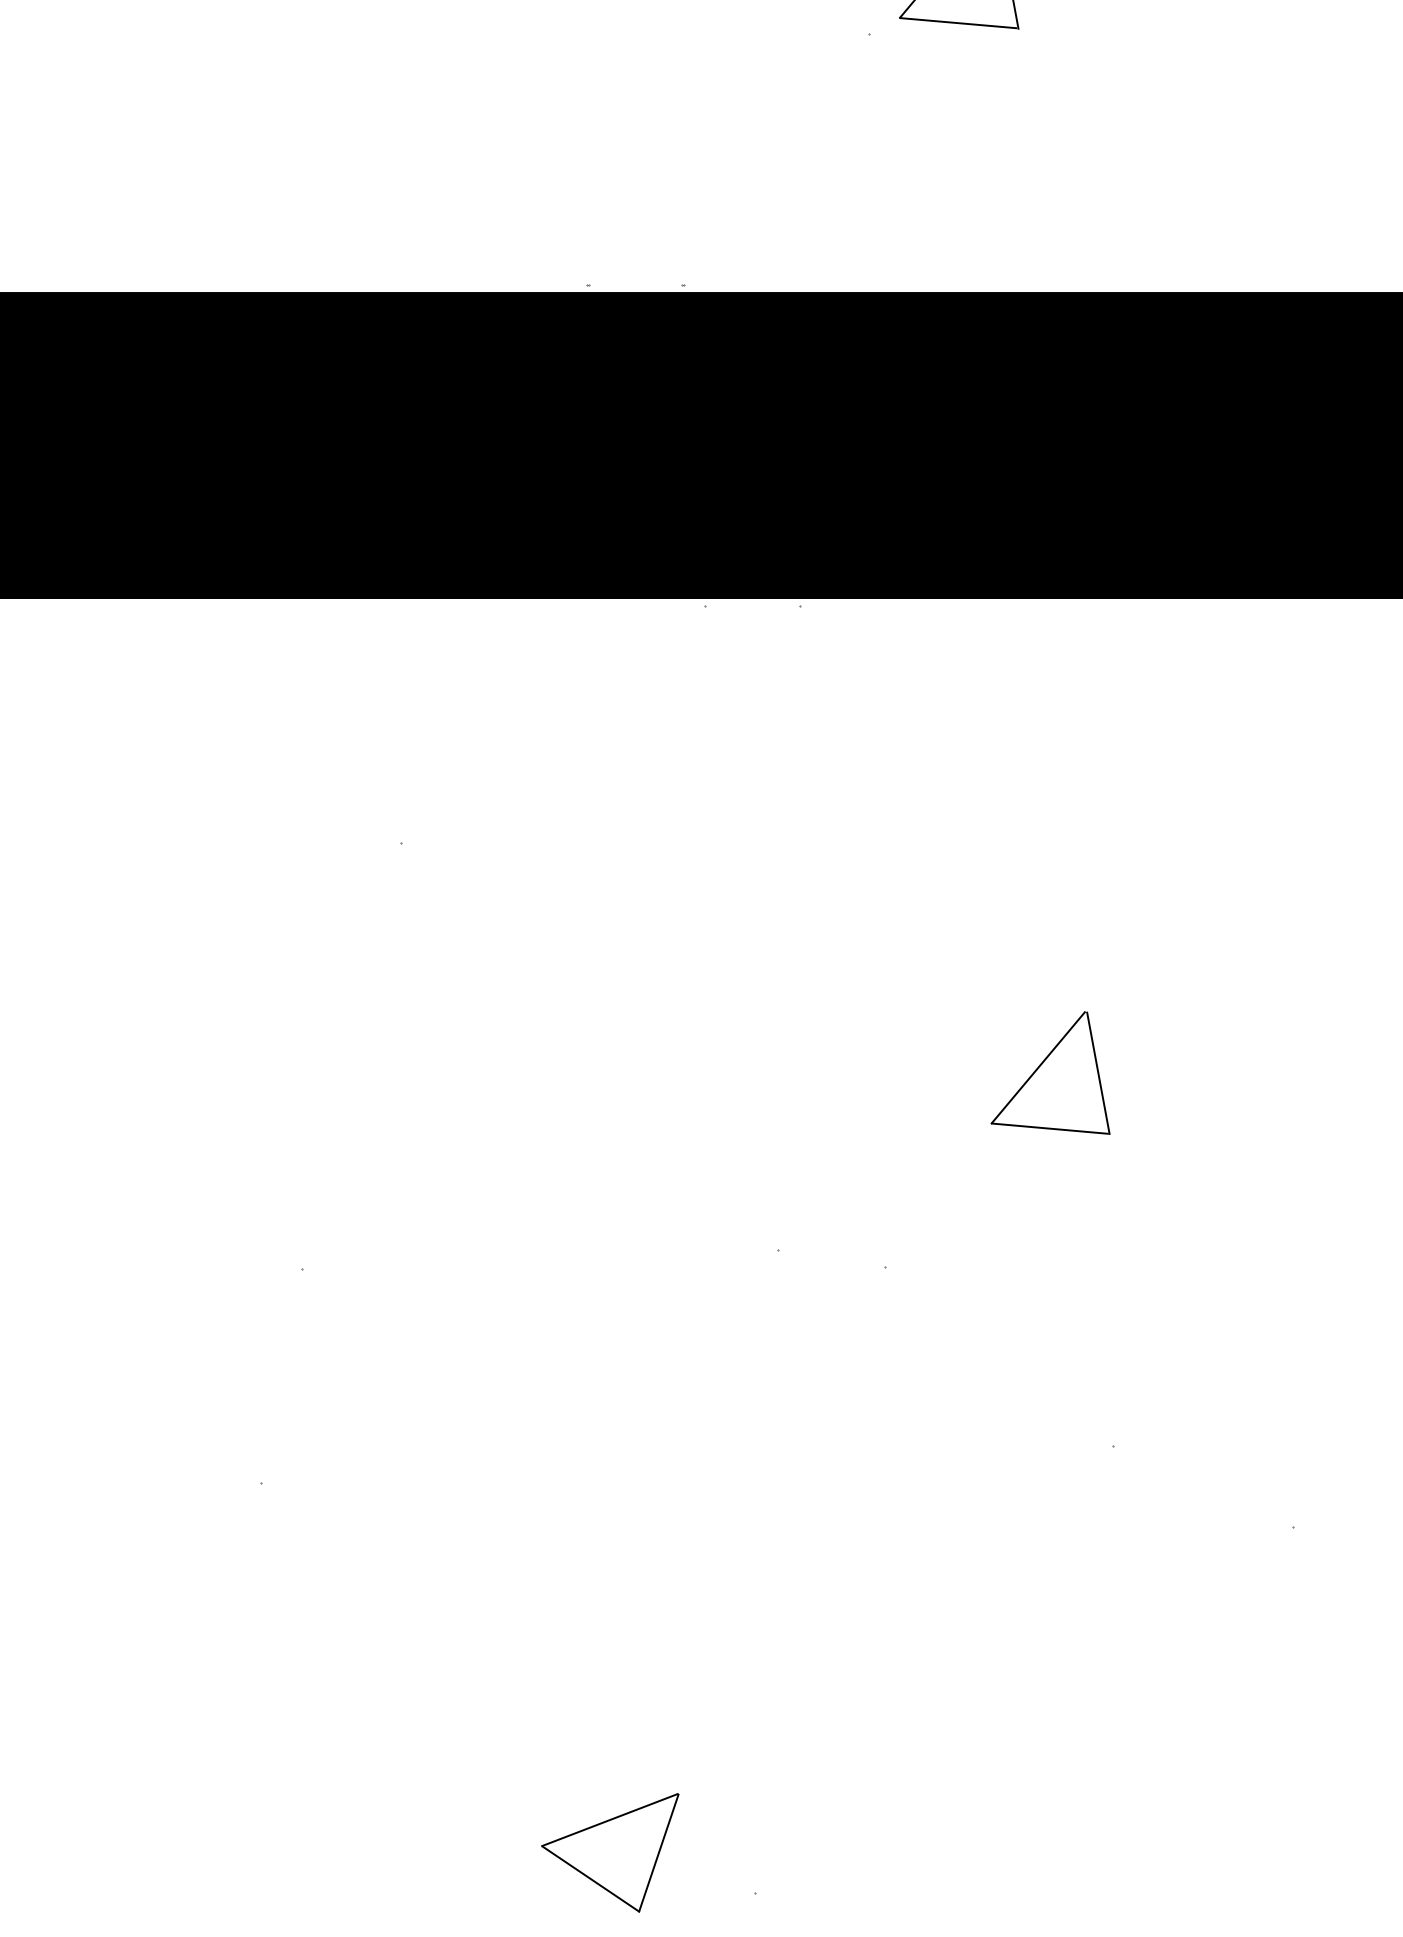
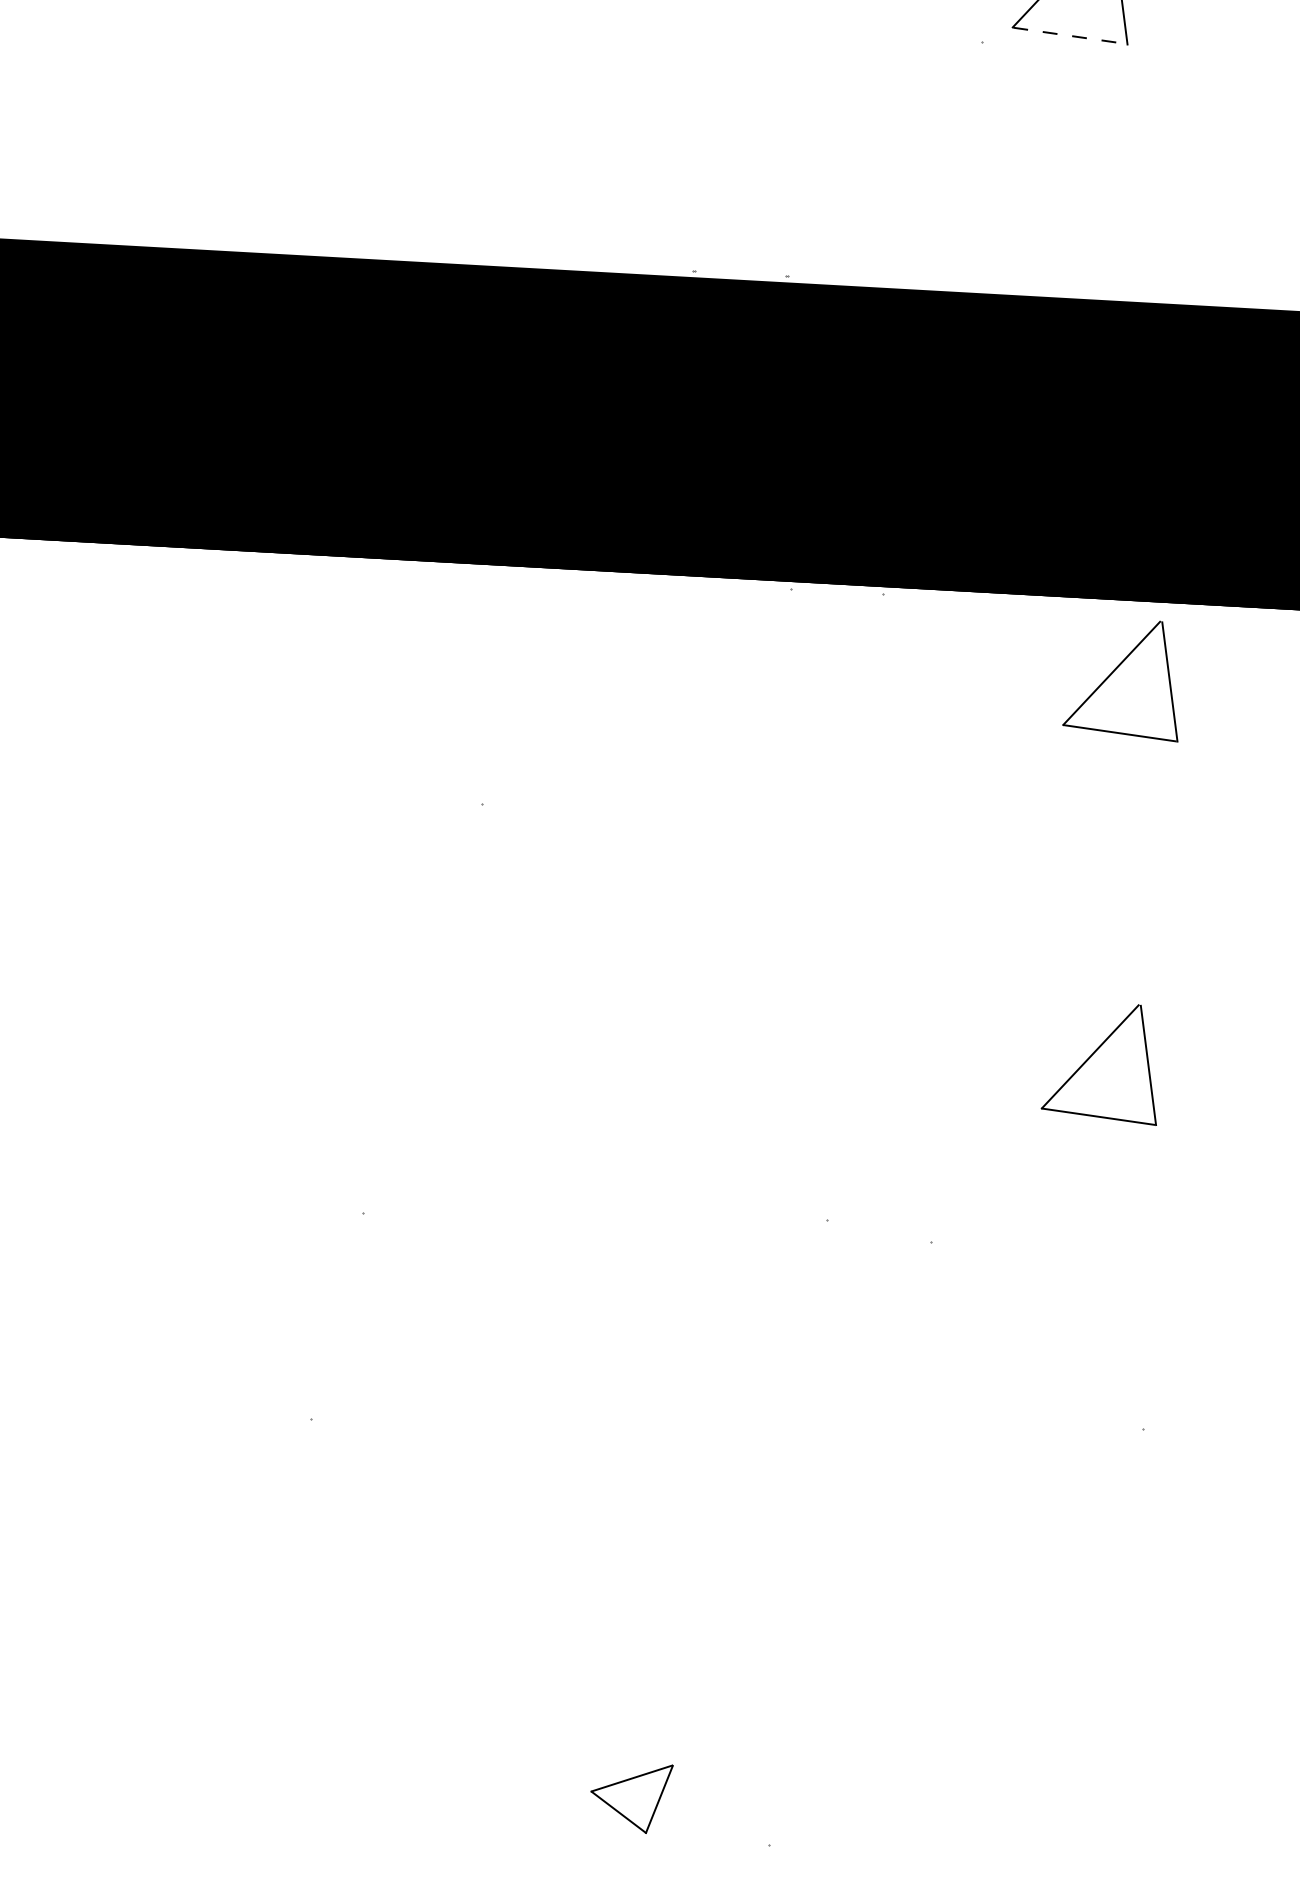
line: (958, 23) -> (1069, 36), solid -> dashed
part: (1050, 678) -> (1123, 678), added
part: (610, 1852) -> (631, 1797), size x0.6

